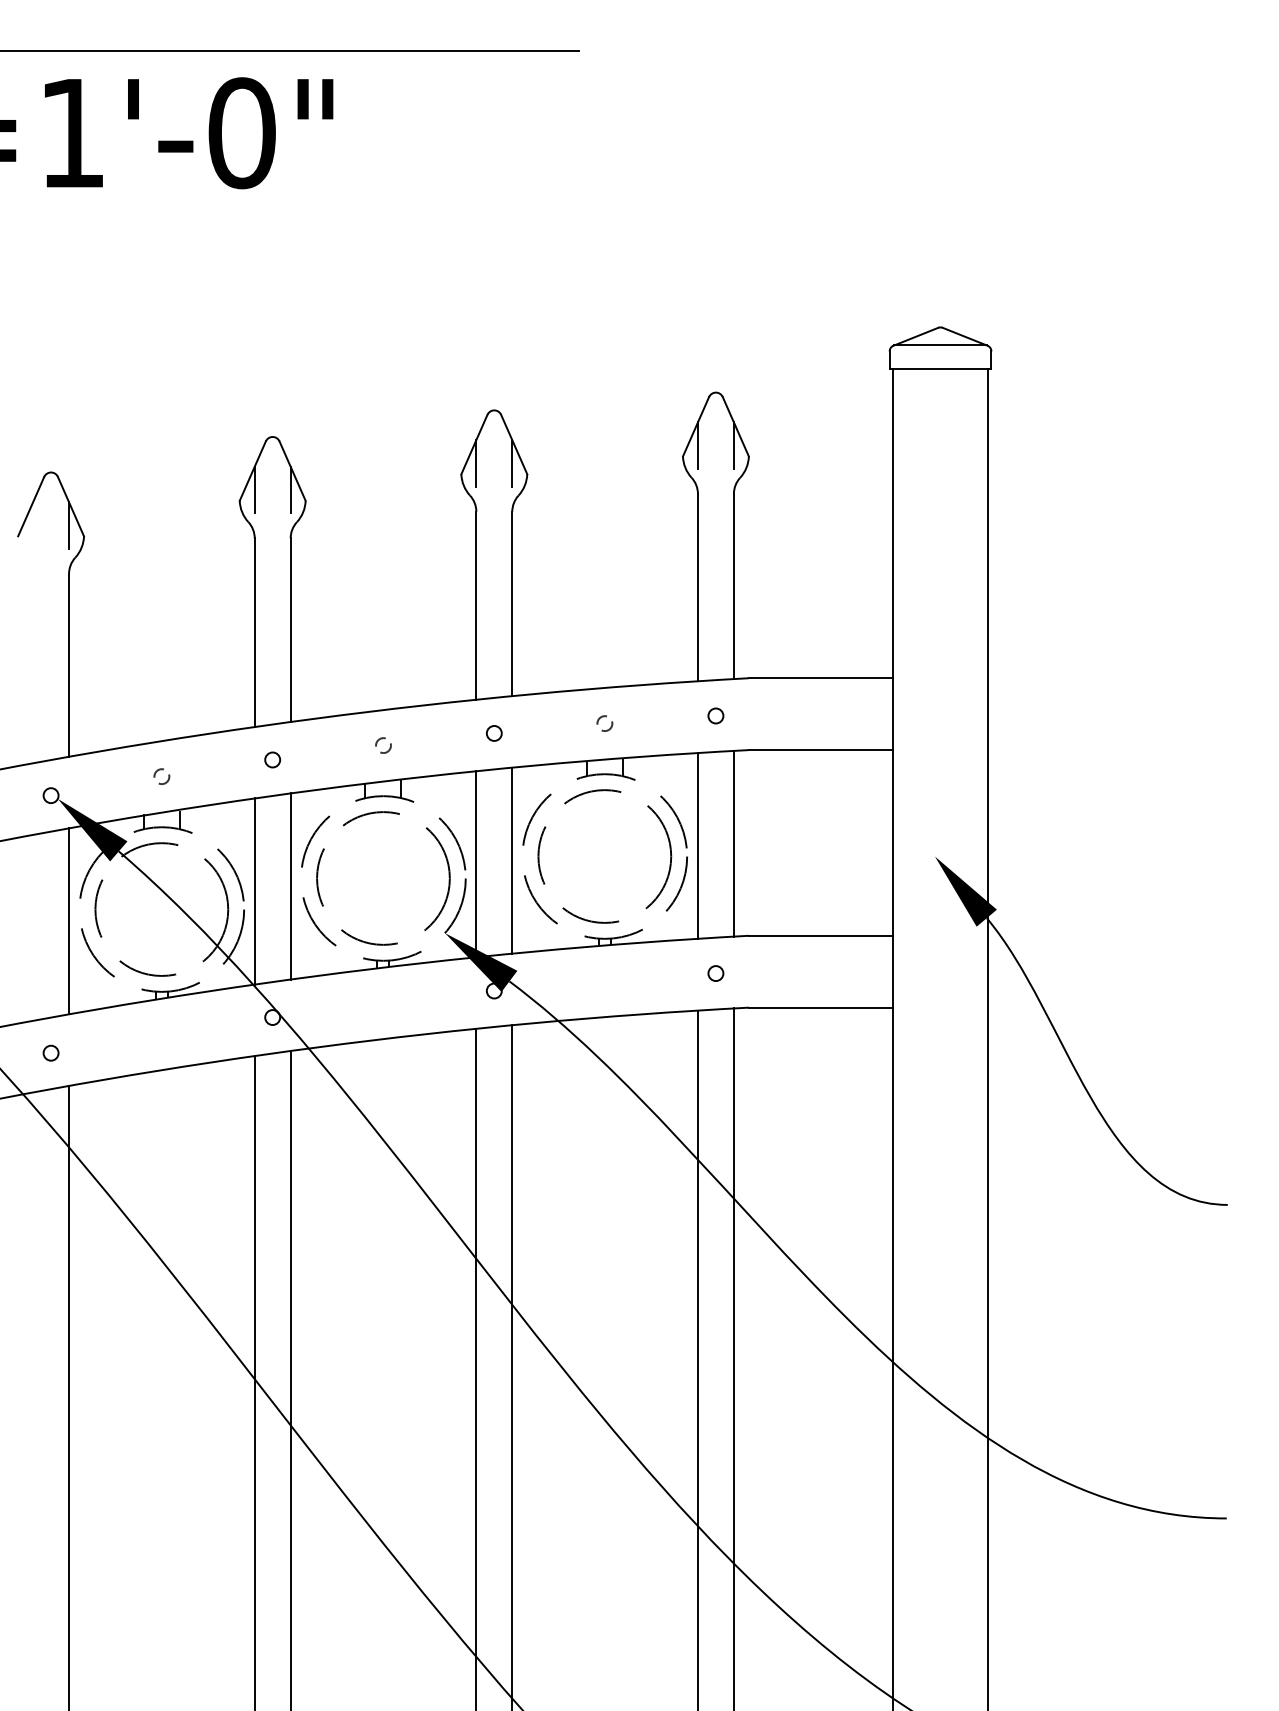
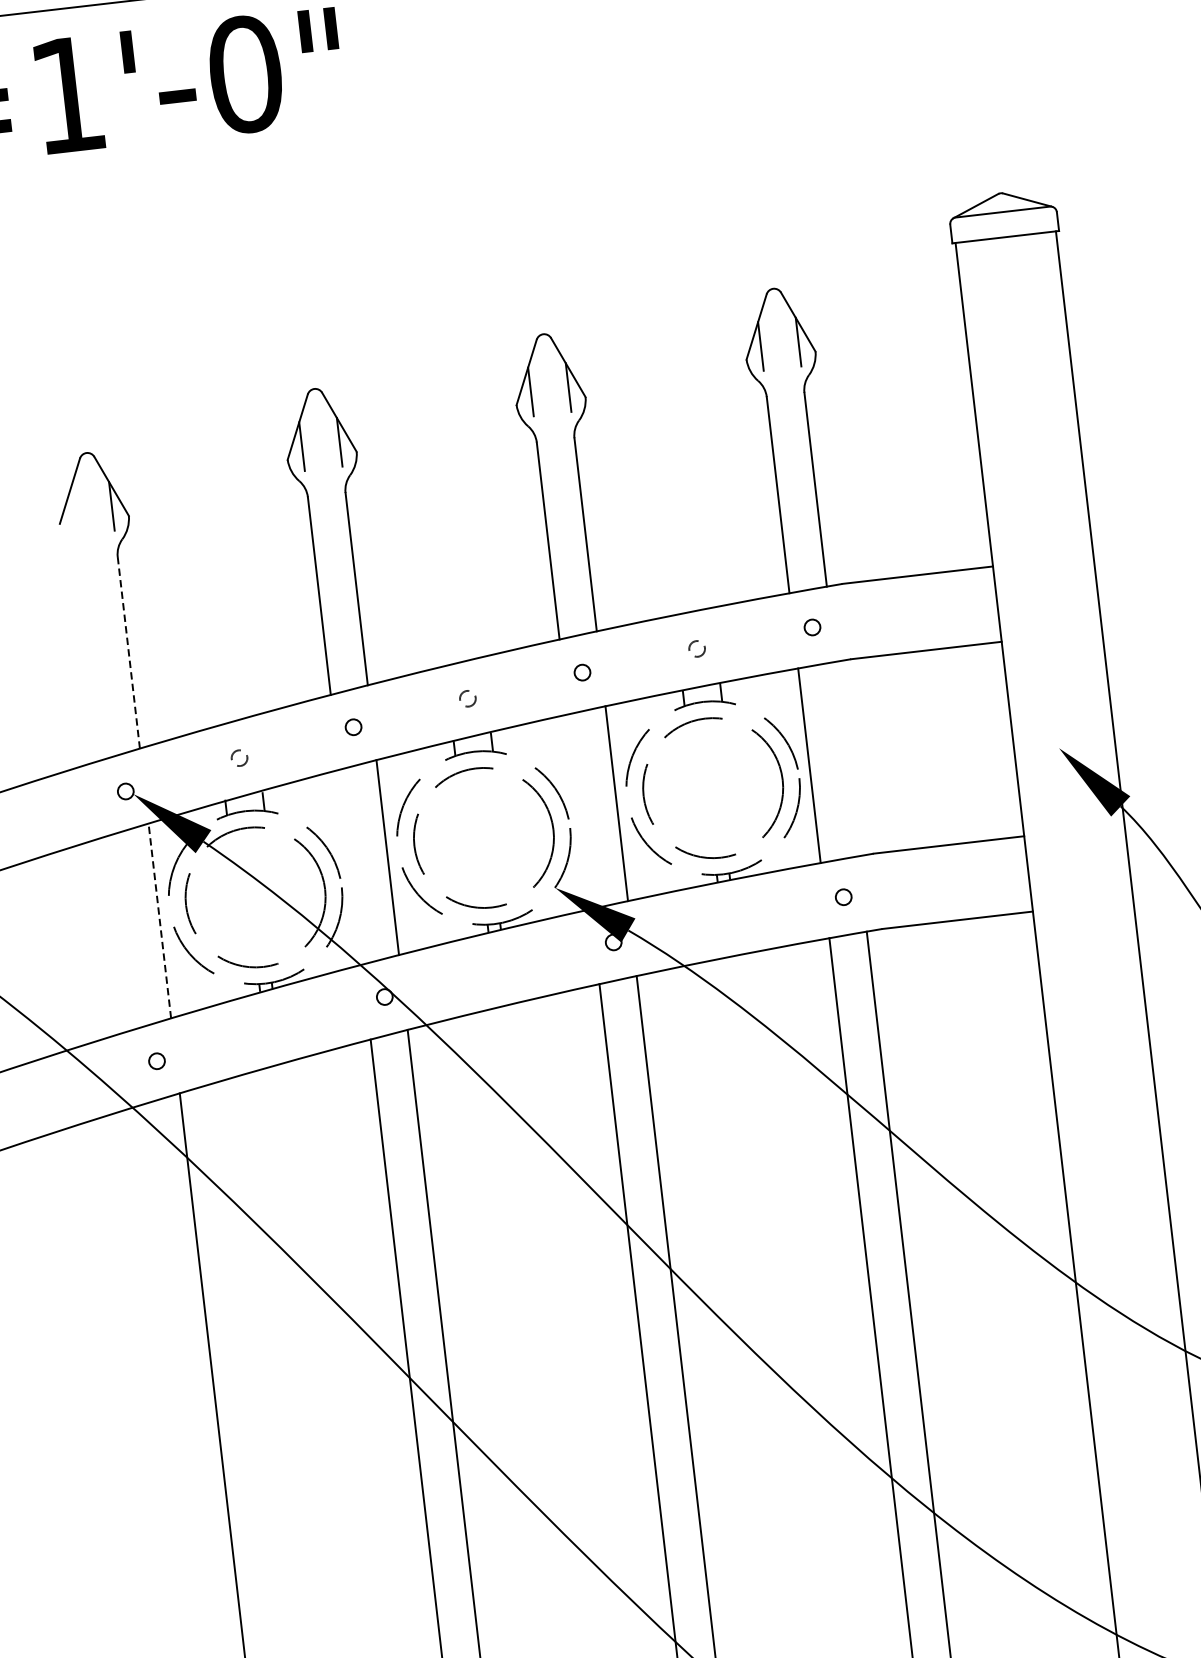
line: (69, 665) -> (129, 652), solid -> dashed
line: (733, 843) -> (846, 758), removed
line: (476, 864) -> (579, 812), removed
line: (254, 891) -> (350, 867), removed
line: (69, 921) -> (160, 921), solid -> dashed

